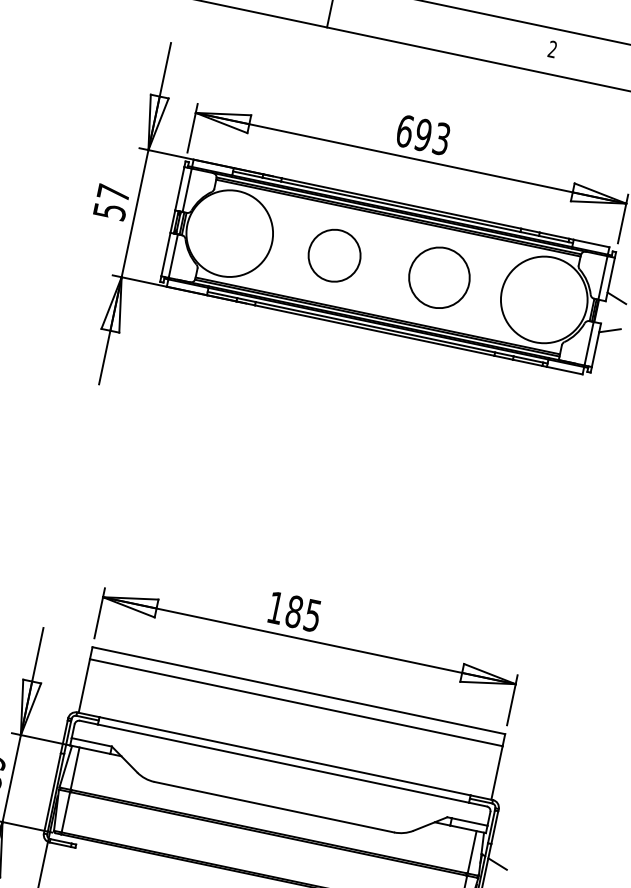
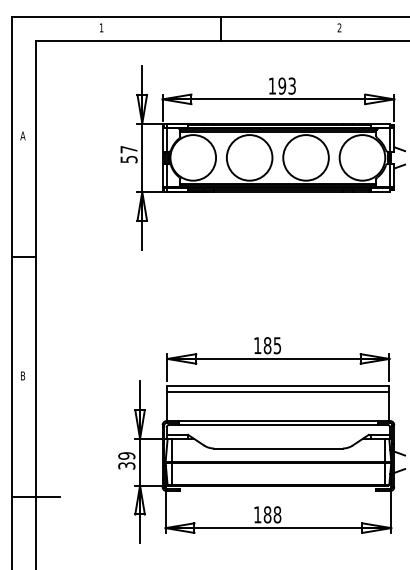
text: (405, 130) -> (272, 85), 693 -> 193
circle: (334, 254) -> (249, 157), size x1.67
circle: (438, 276) -> (305, 157), size x1.43

